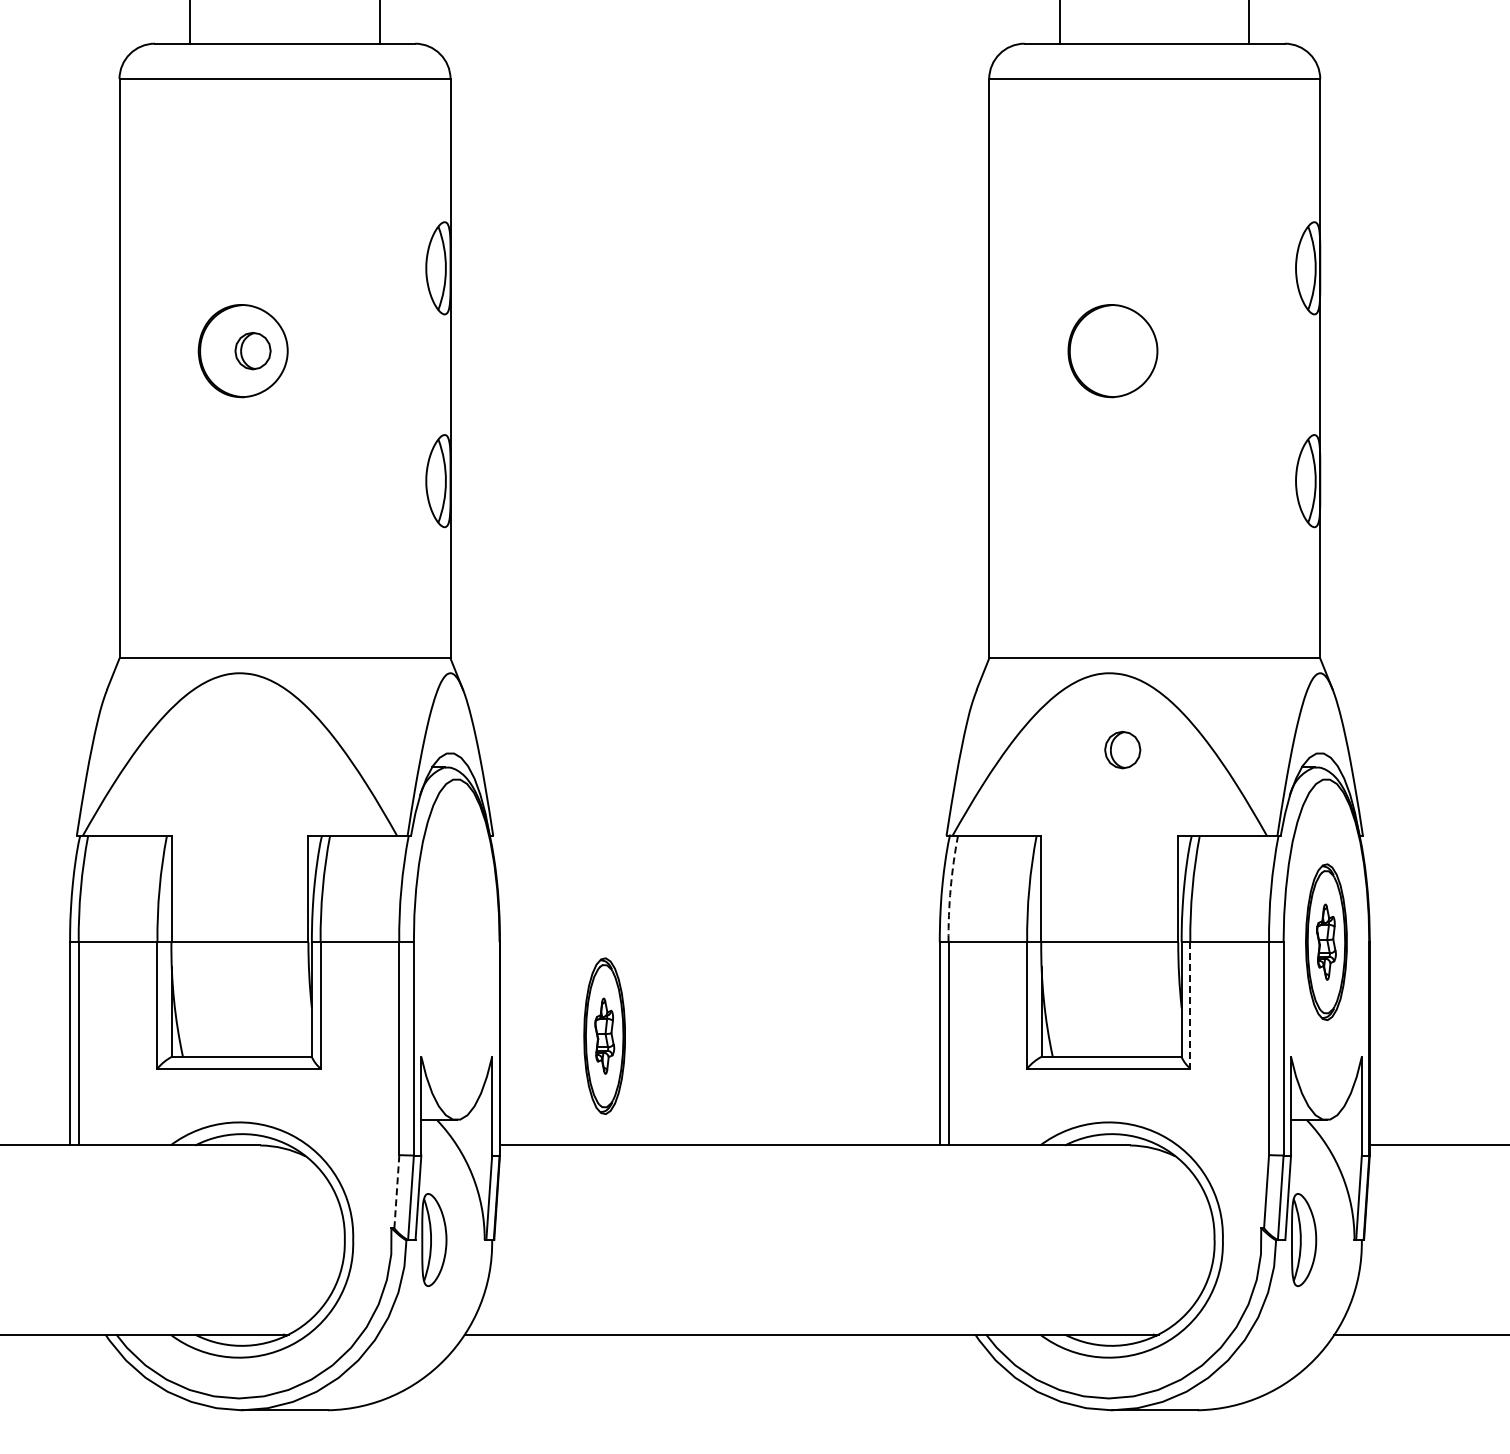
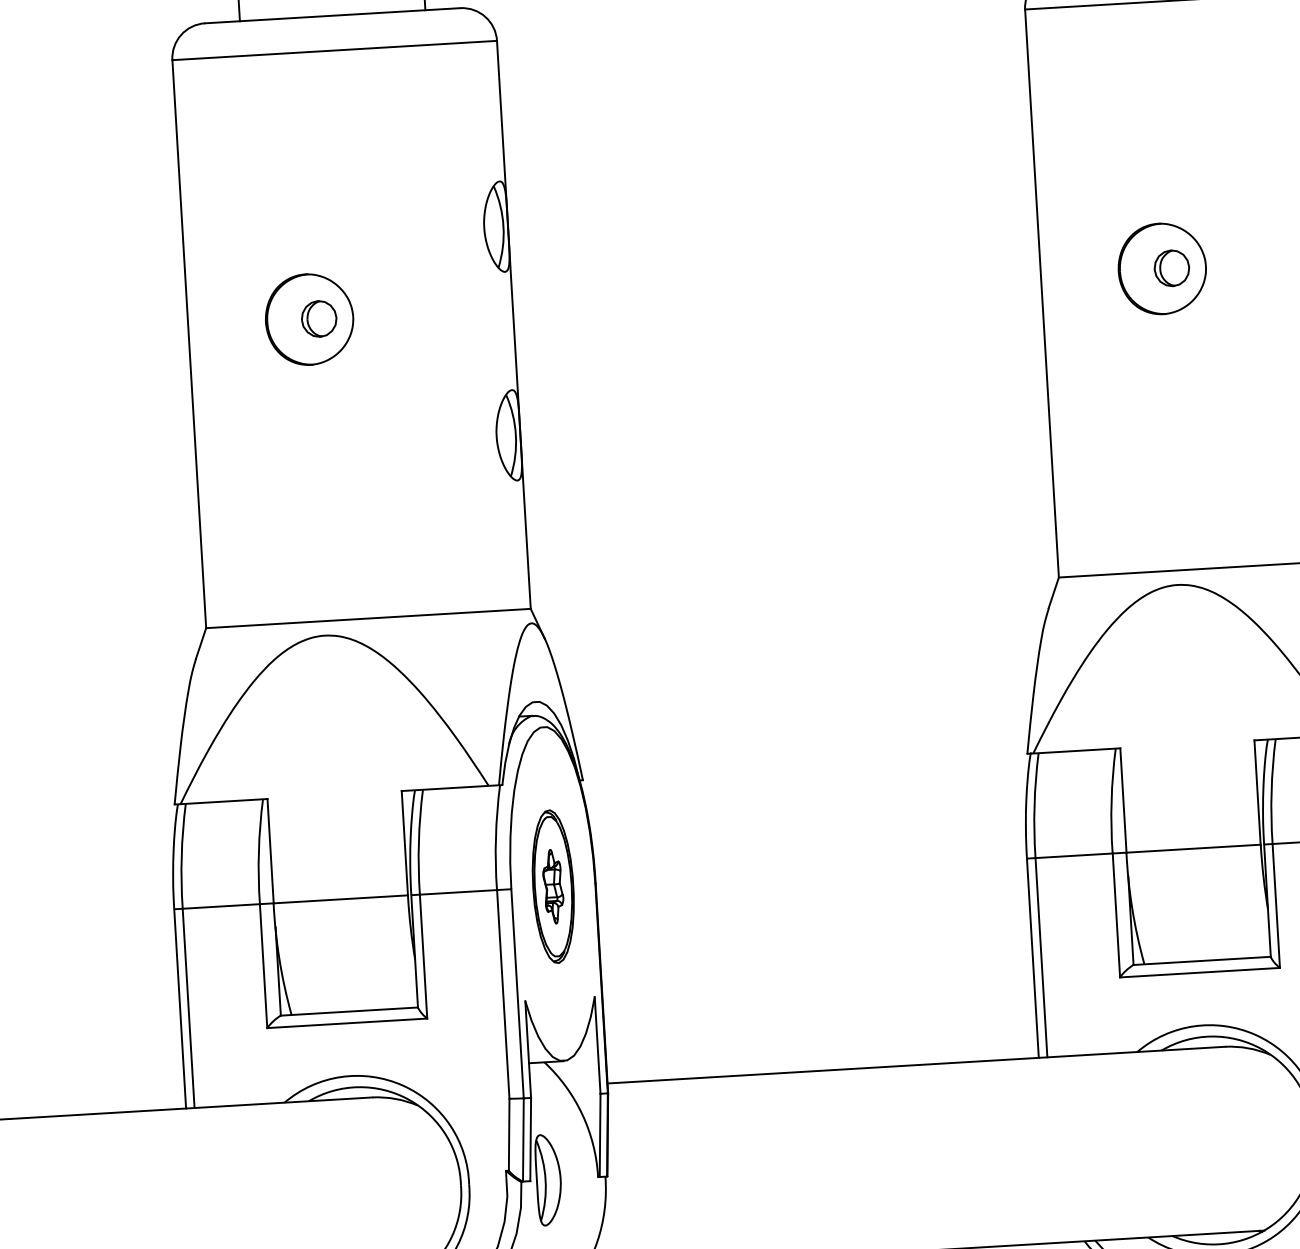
part: (1122, 749) -> (1171, 267), moved
arc: (950, 888) -> (1034, 805), dashed -> solid
line: (1190, 1005) -> (1276, 906), dashed -> solid
part: (604, 1035) -> (553, 886), moved
line: (396, 1191) -> (508, 1134), dashed -> solid

